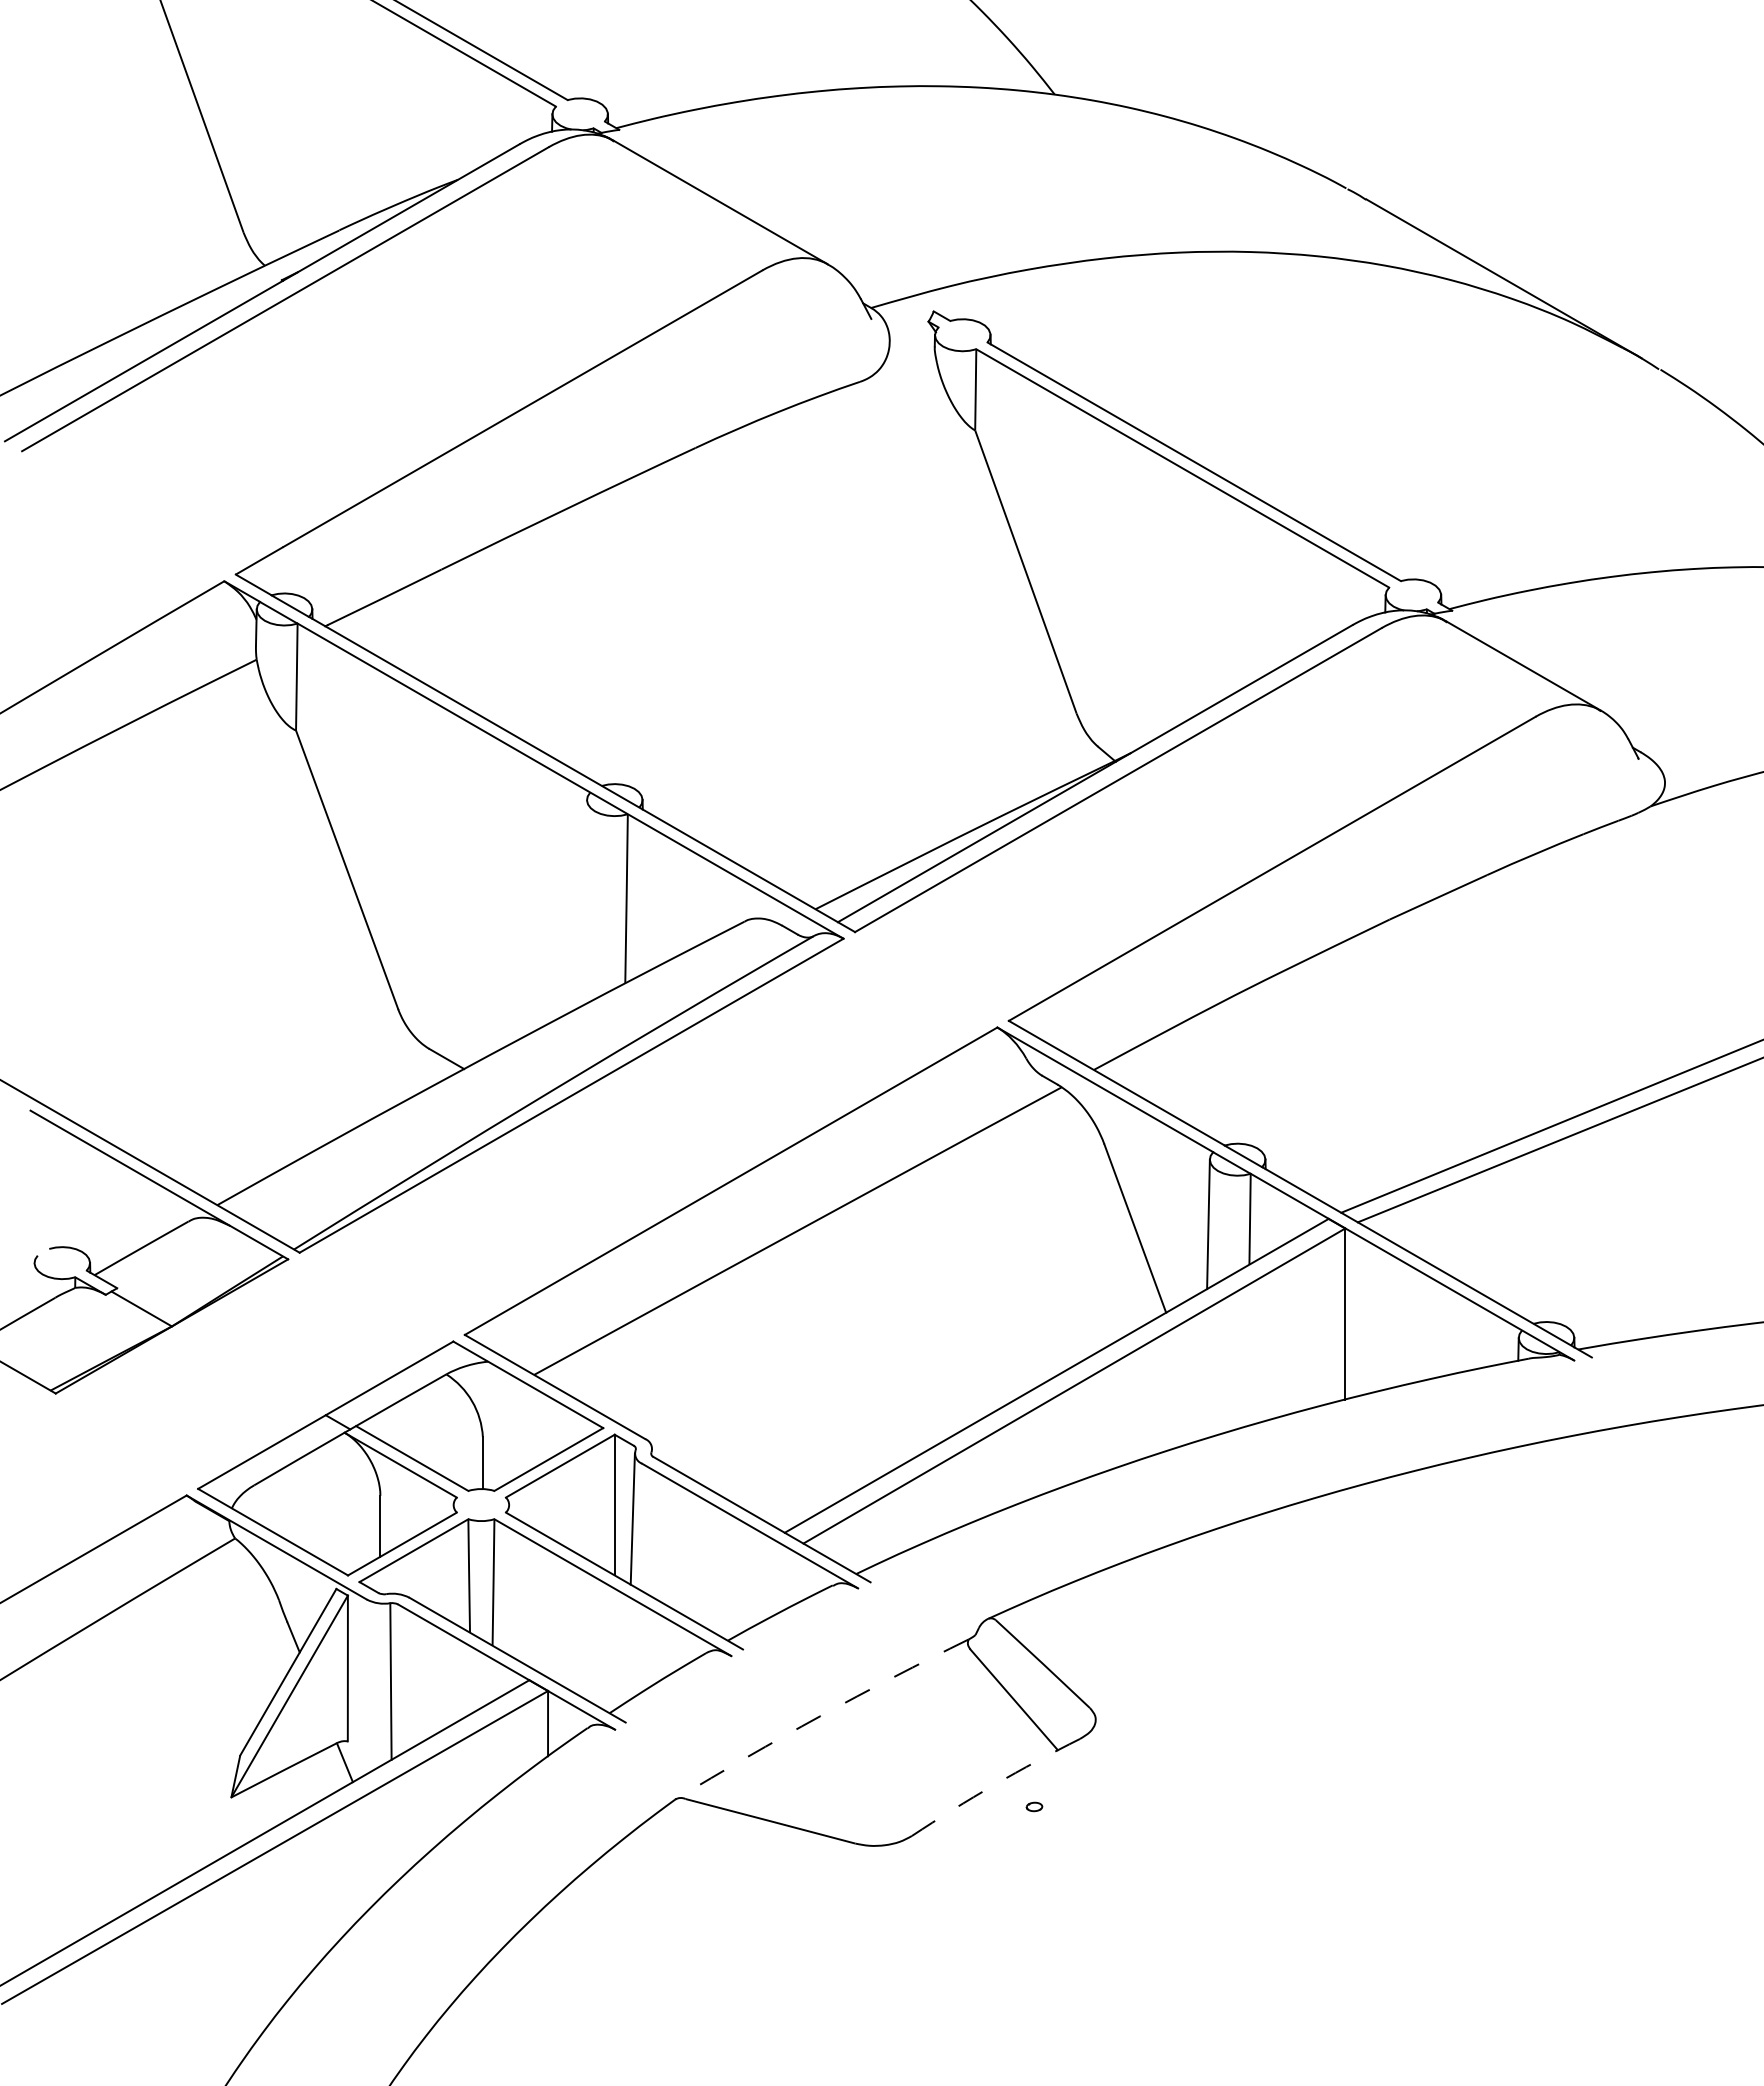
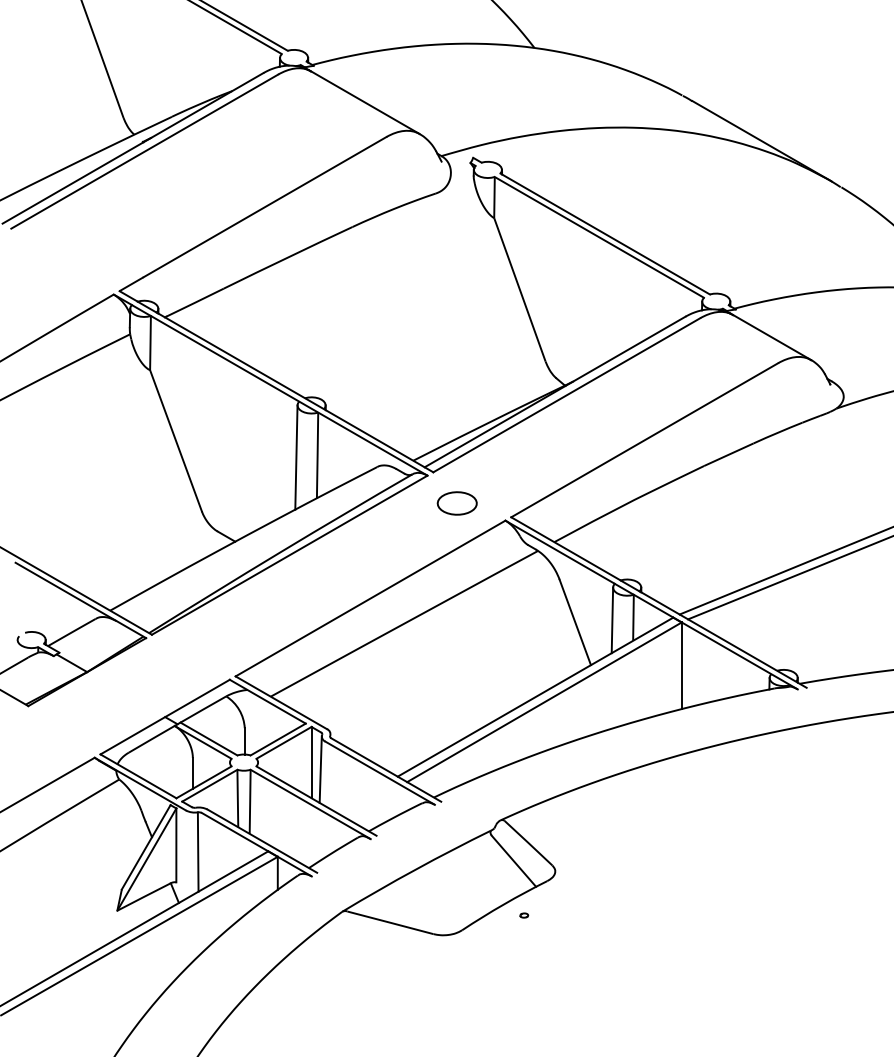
line: (584, 902) -> (296, 457), added
part: (900, 993) -> (456, 503), added
arc: (819, 1716) -> (415, 869), dashed -> solid
arc: (993, 1785) -> (503, 904), dashed -> solid

